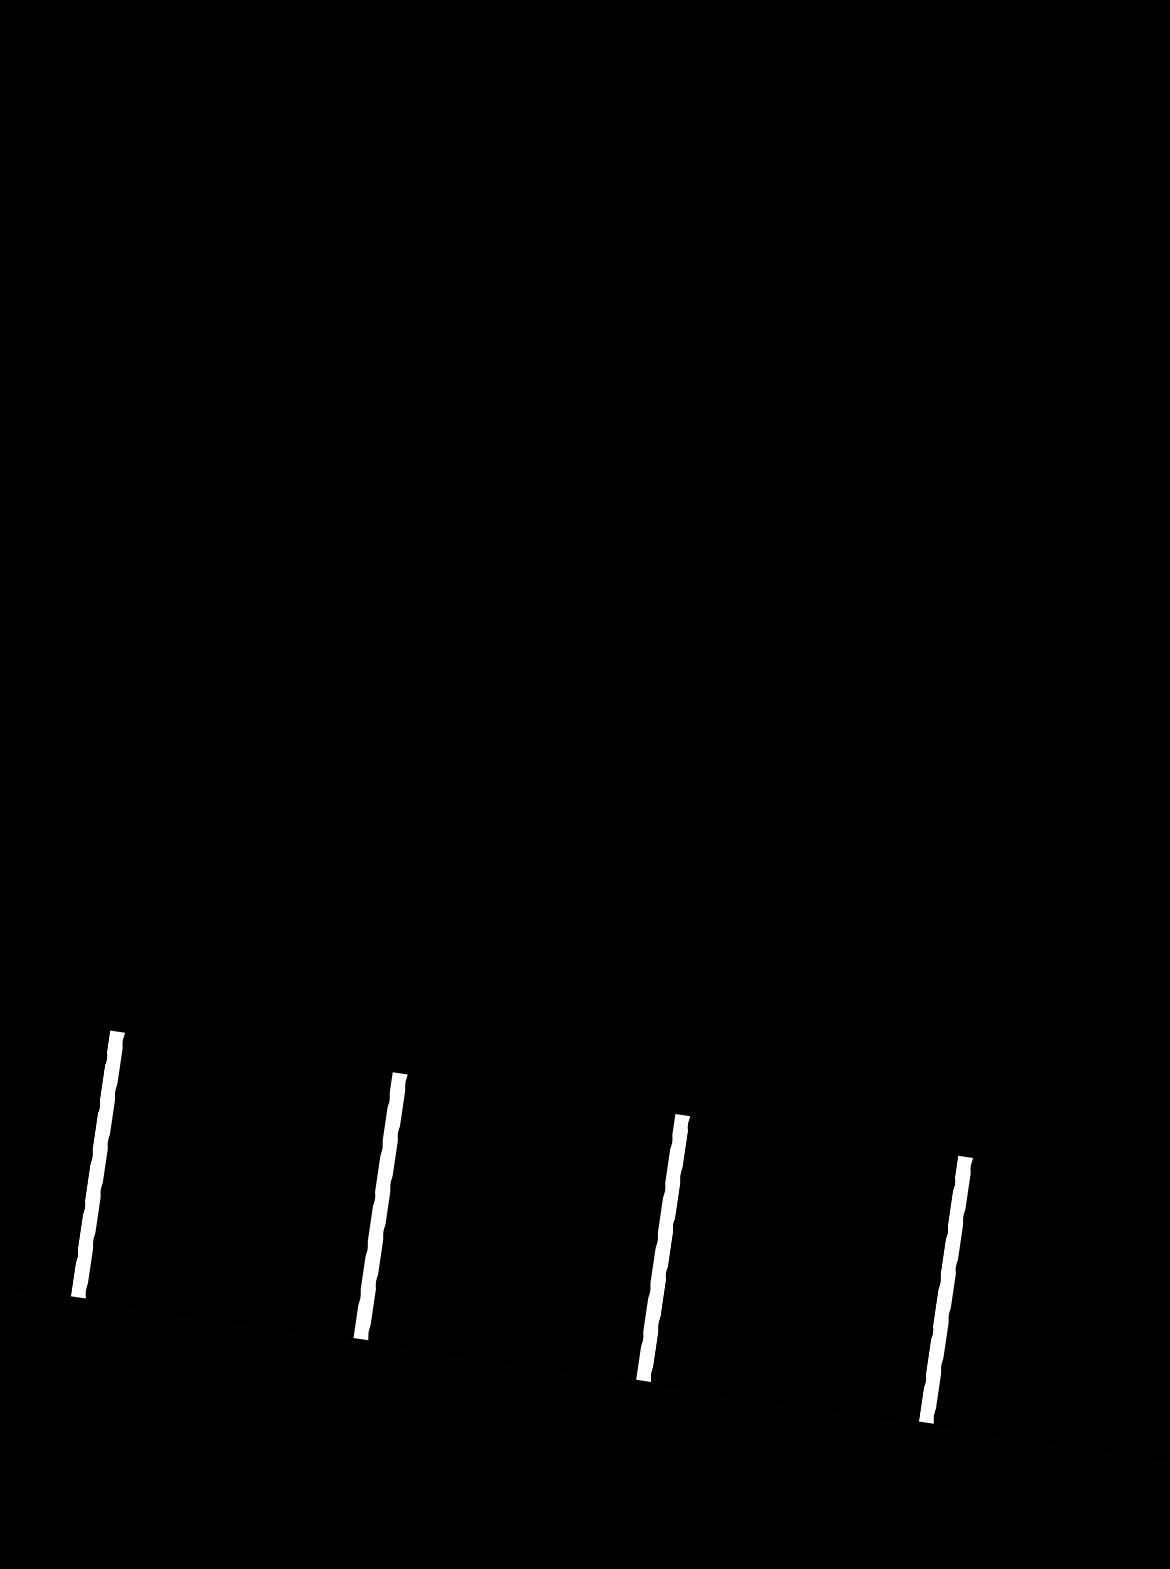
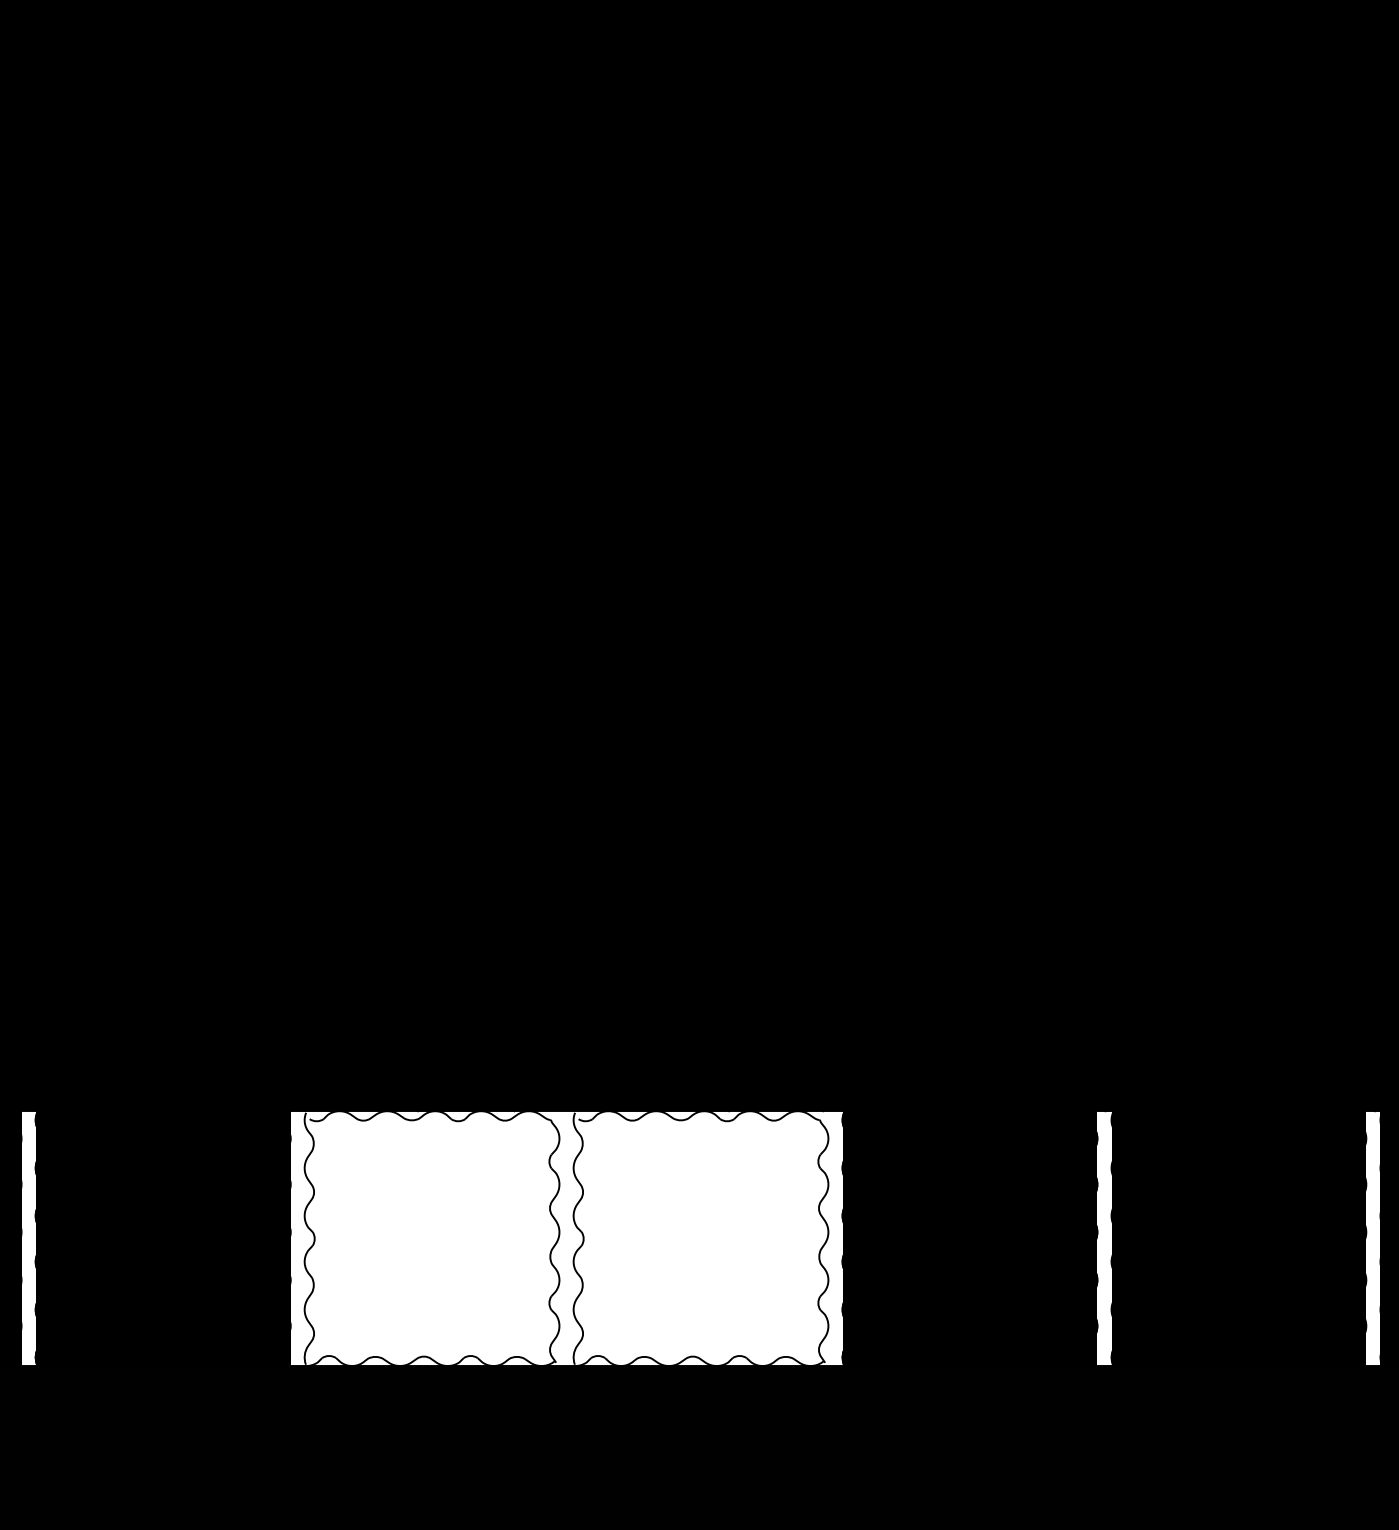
fill: (238, 1185) -> (431, 1238), removed
fill: (521, 1226) -> (700, 1238), removed

